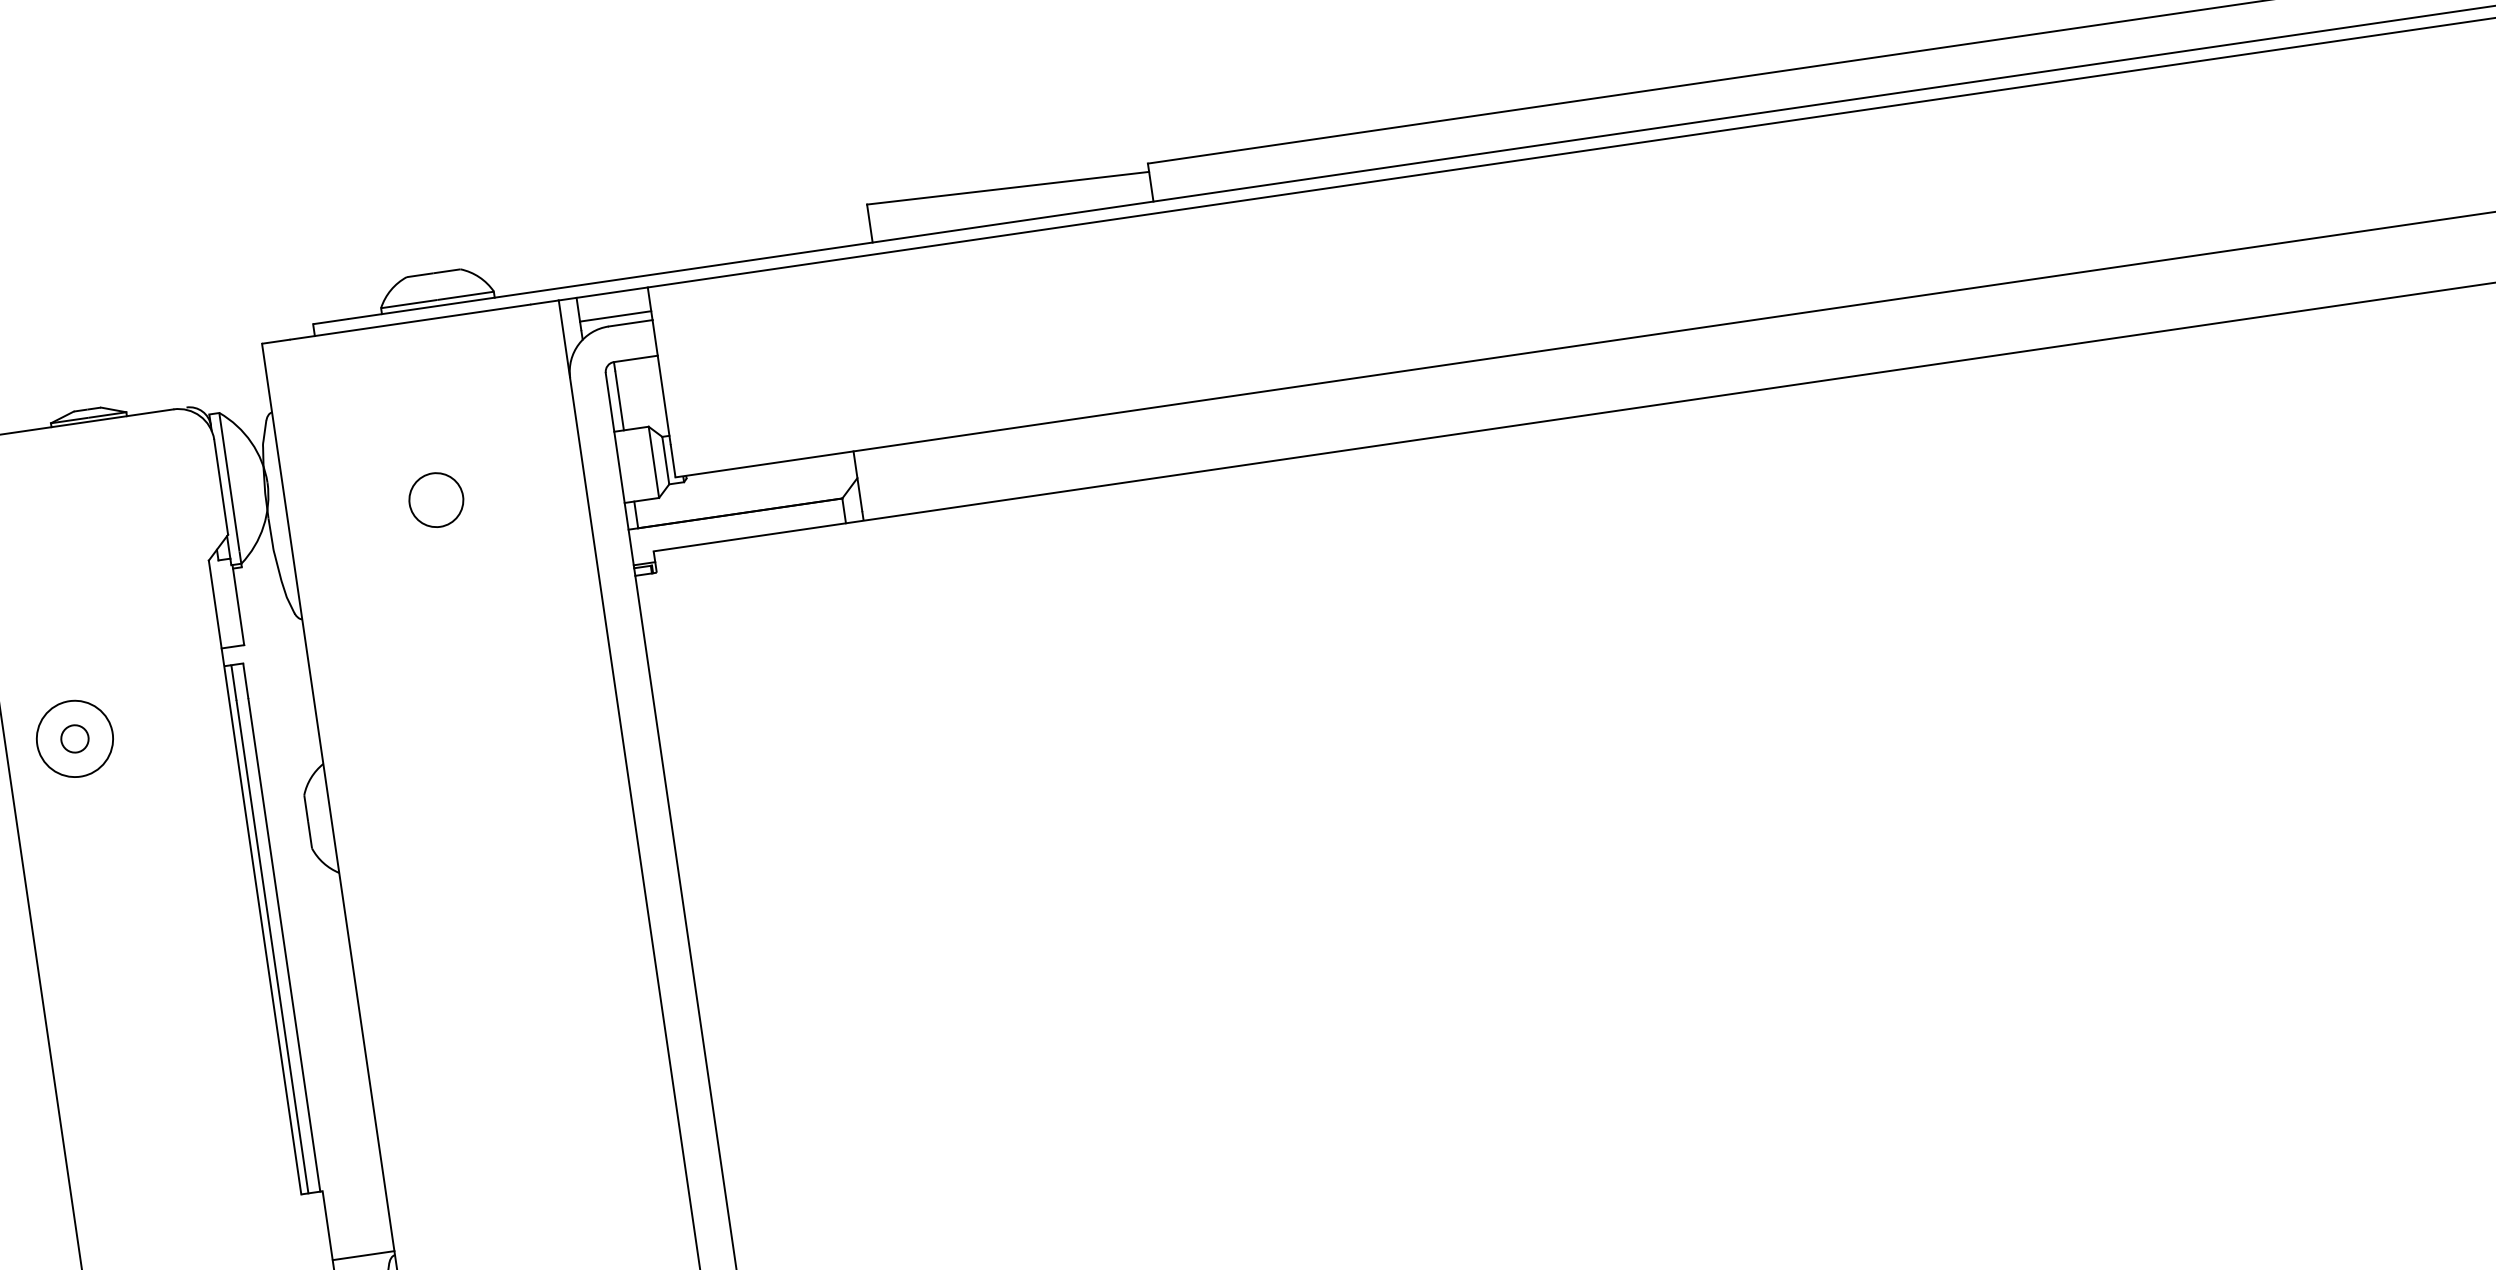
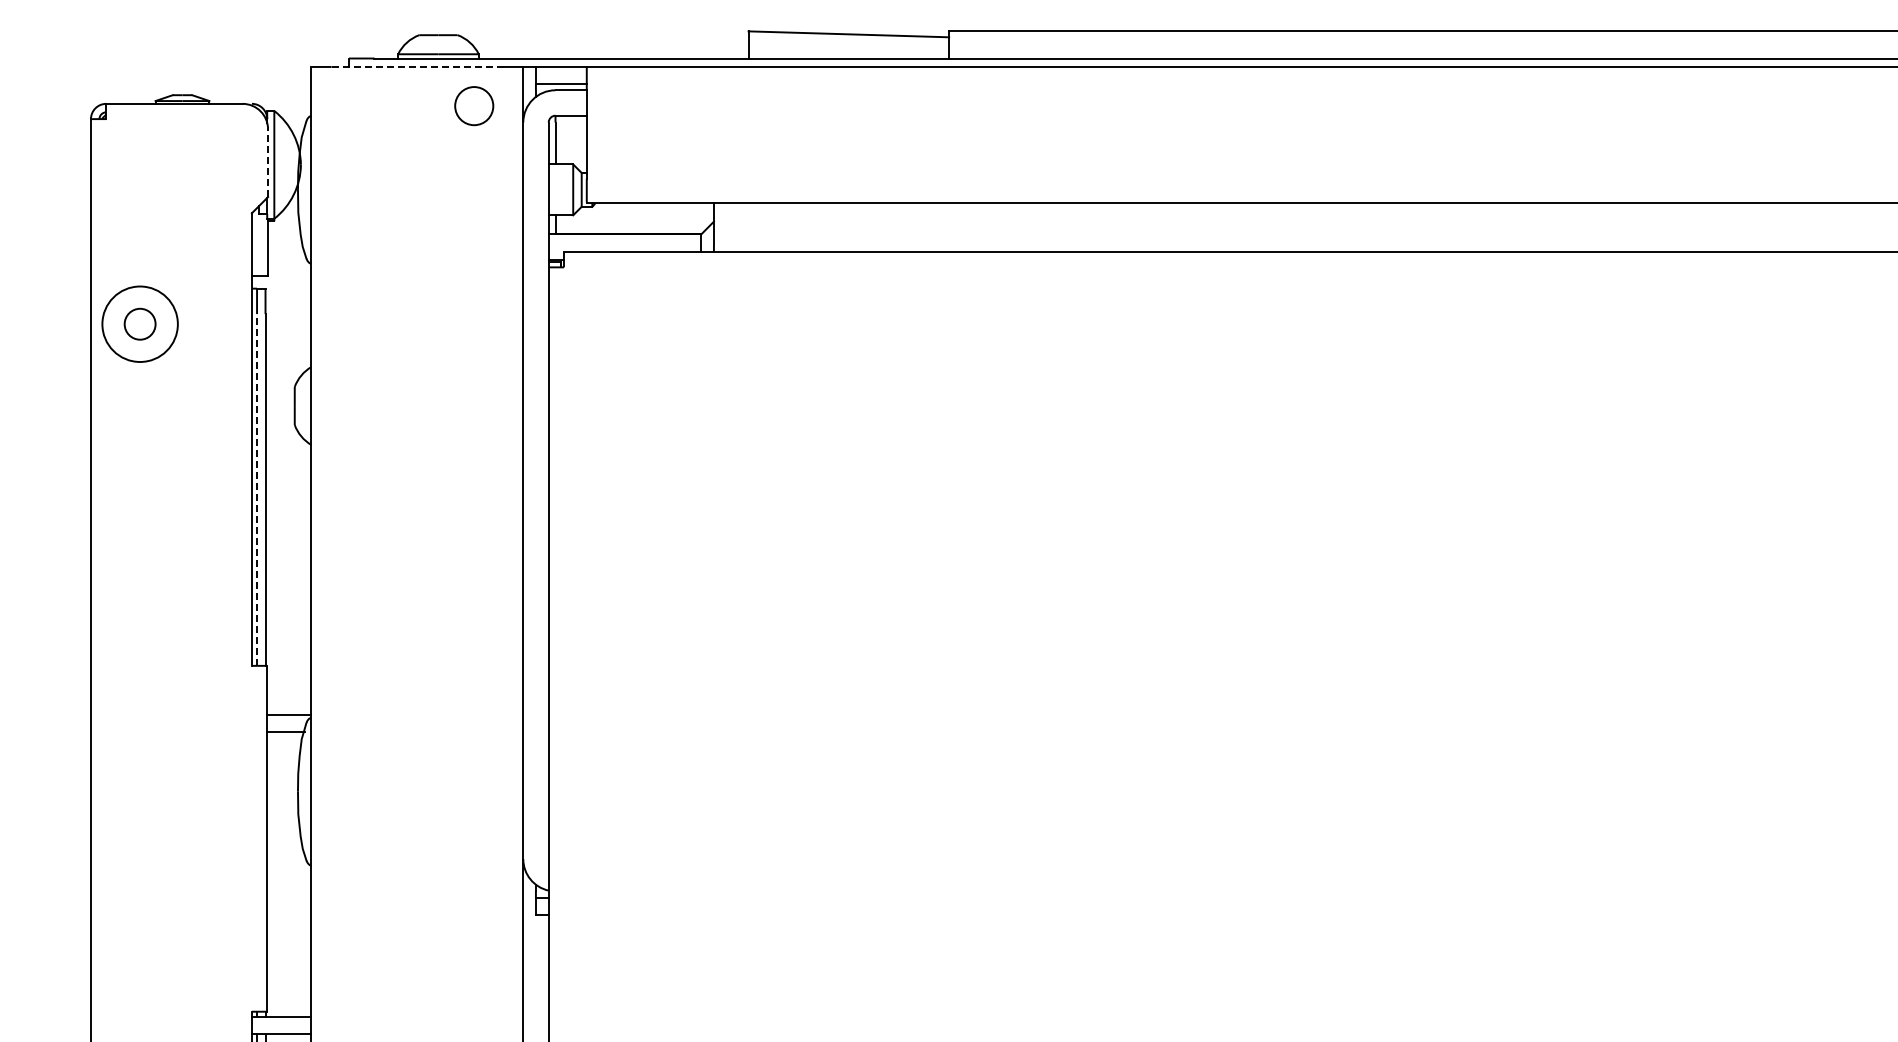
line: (410, 321) -> (417, 66), solid -> dashed
line: (221, 487) -> (268, 163), solid -> dashed
circle: (436, 500) -> (474, 106), moved
circle: (73, 738) -> (139, 323), size x1.6
circle: (75, 739) -> (140, 324), size x1.4
line: (273, 946) -> (257, 489), solid -> dashed

